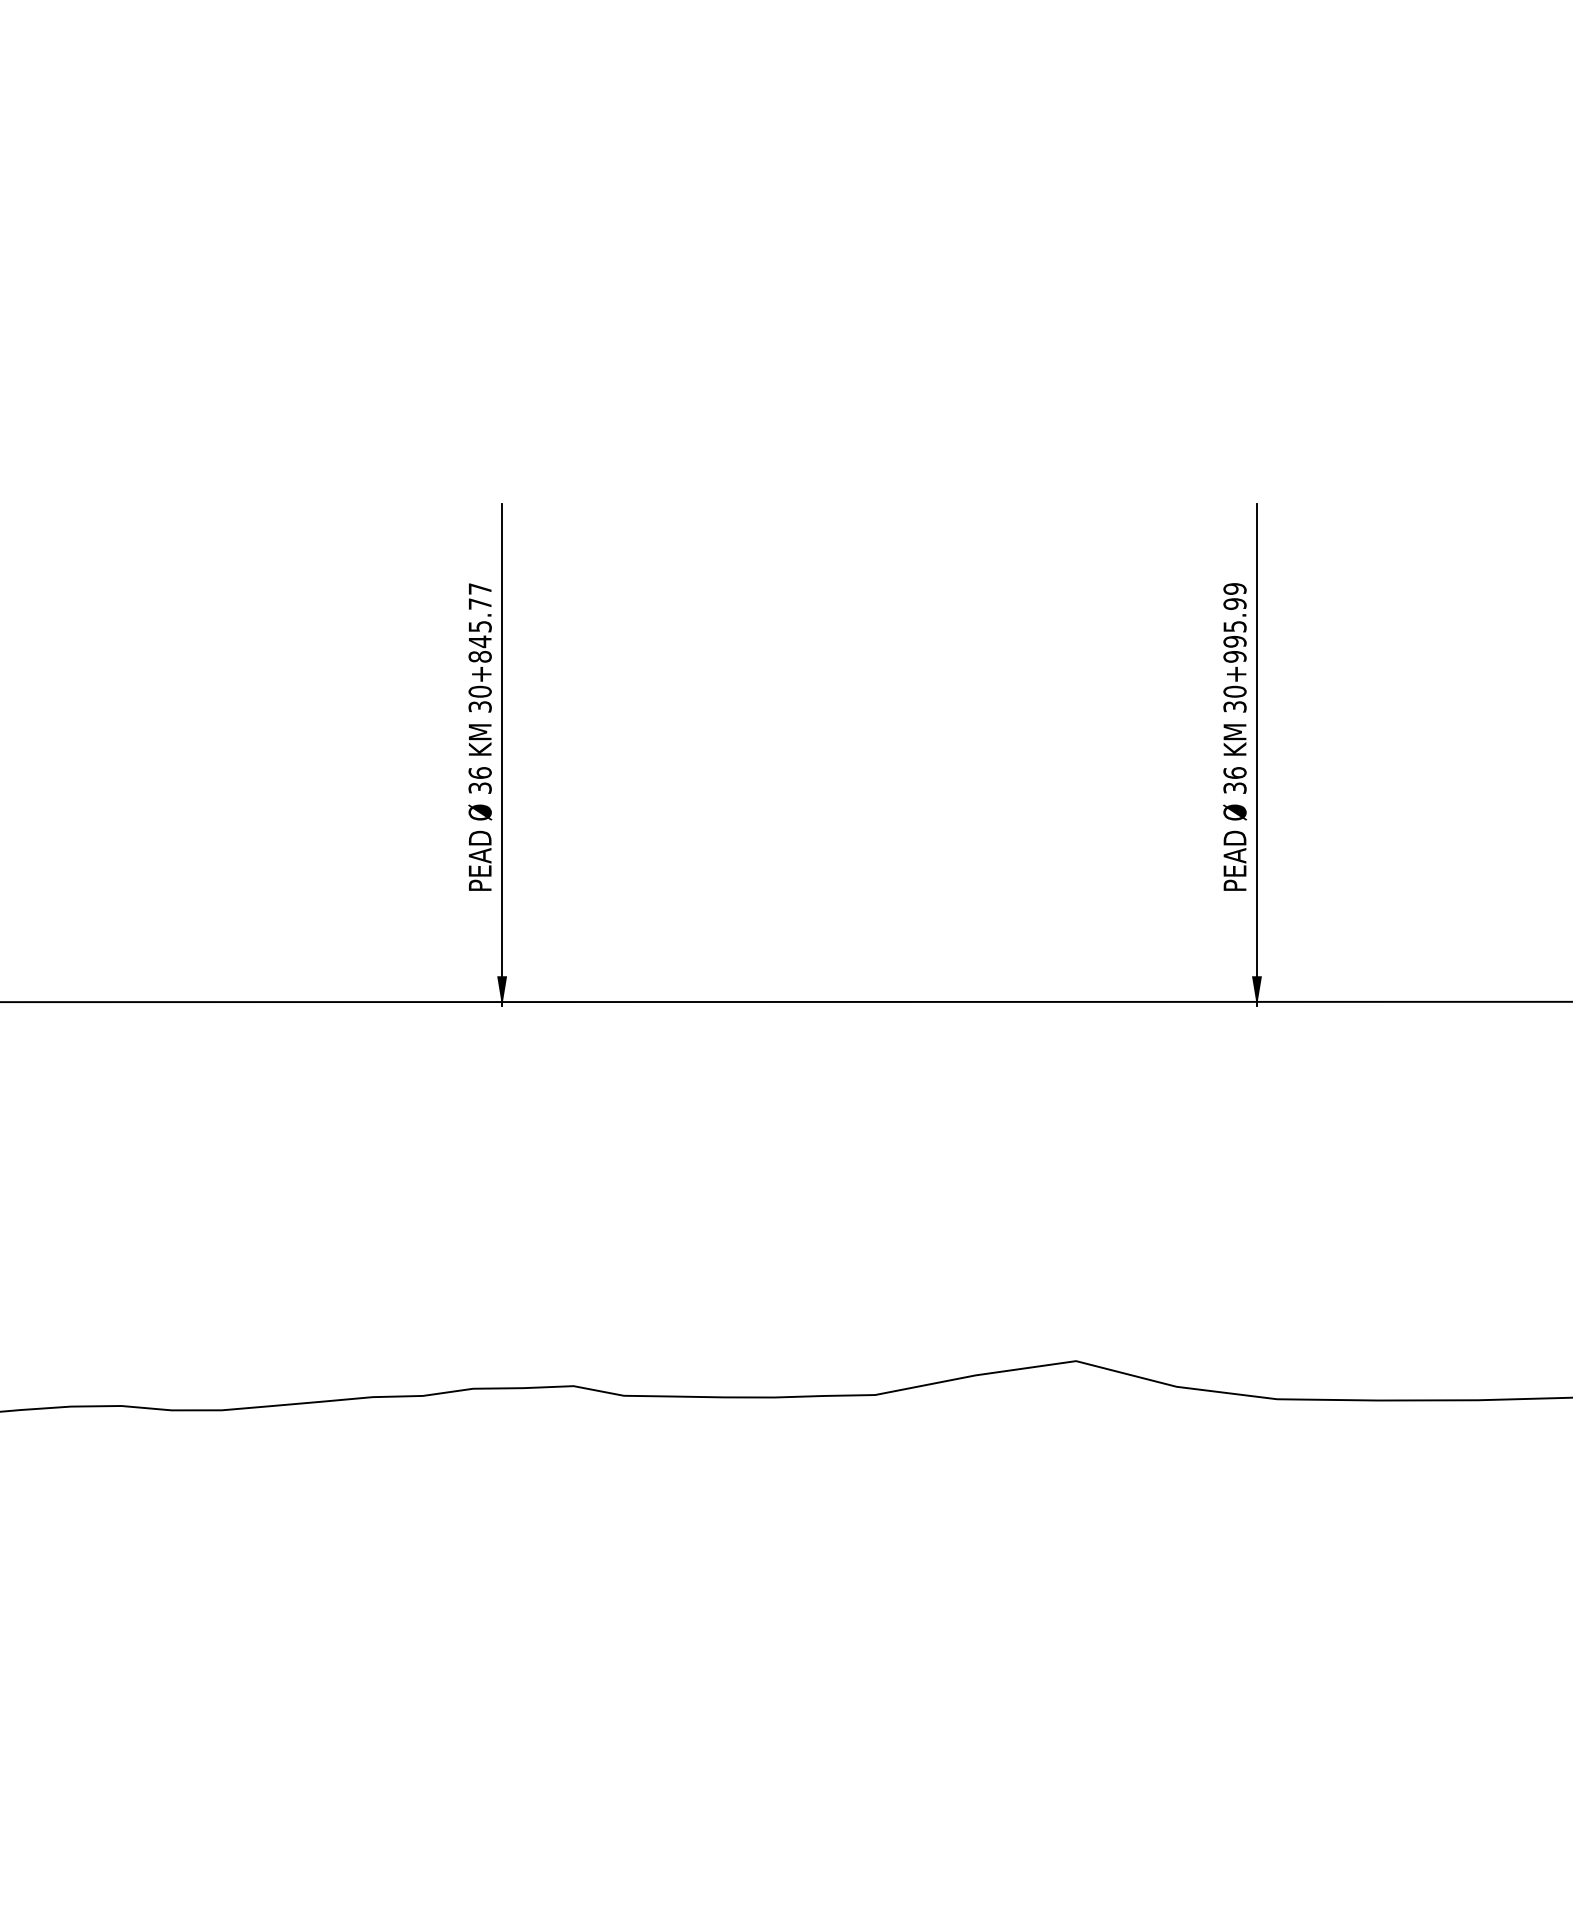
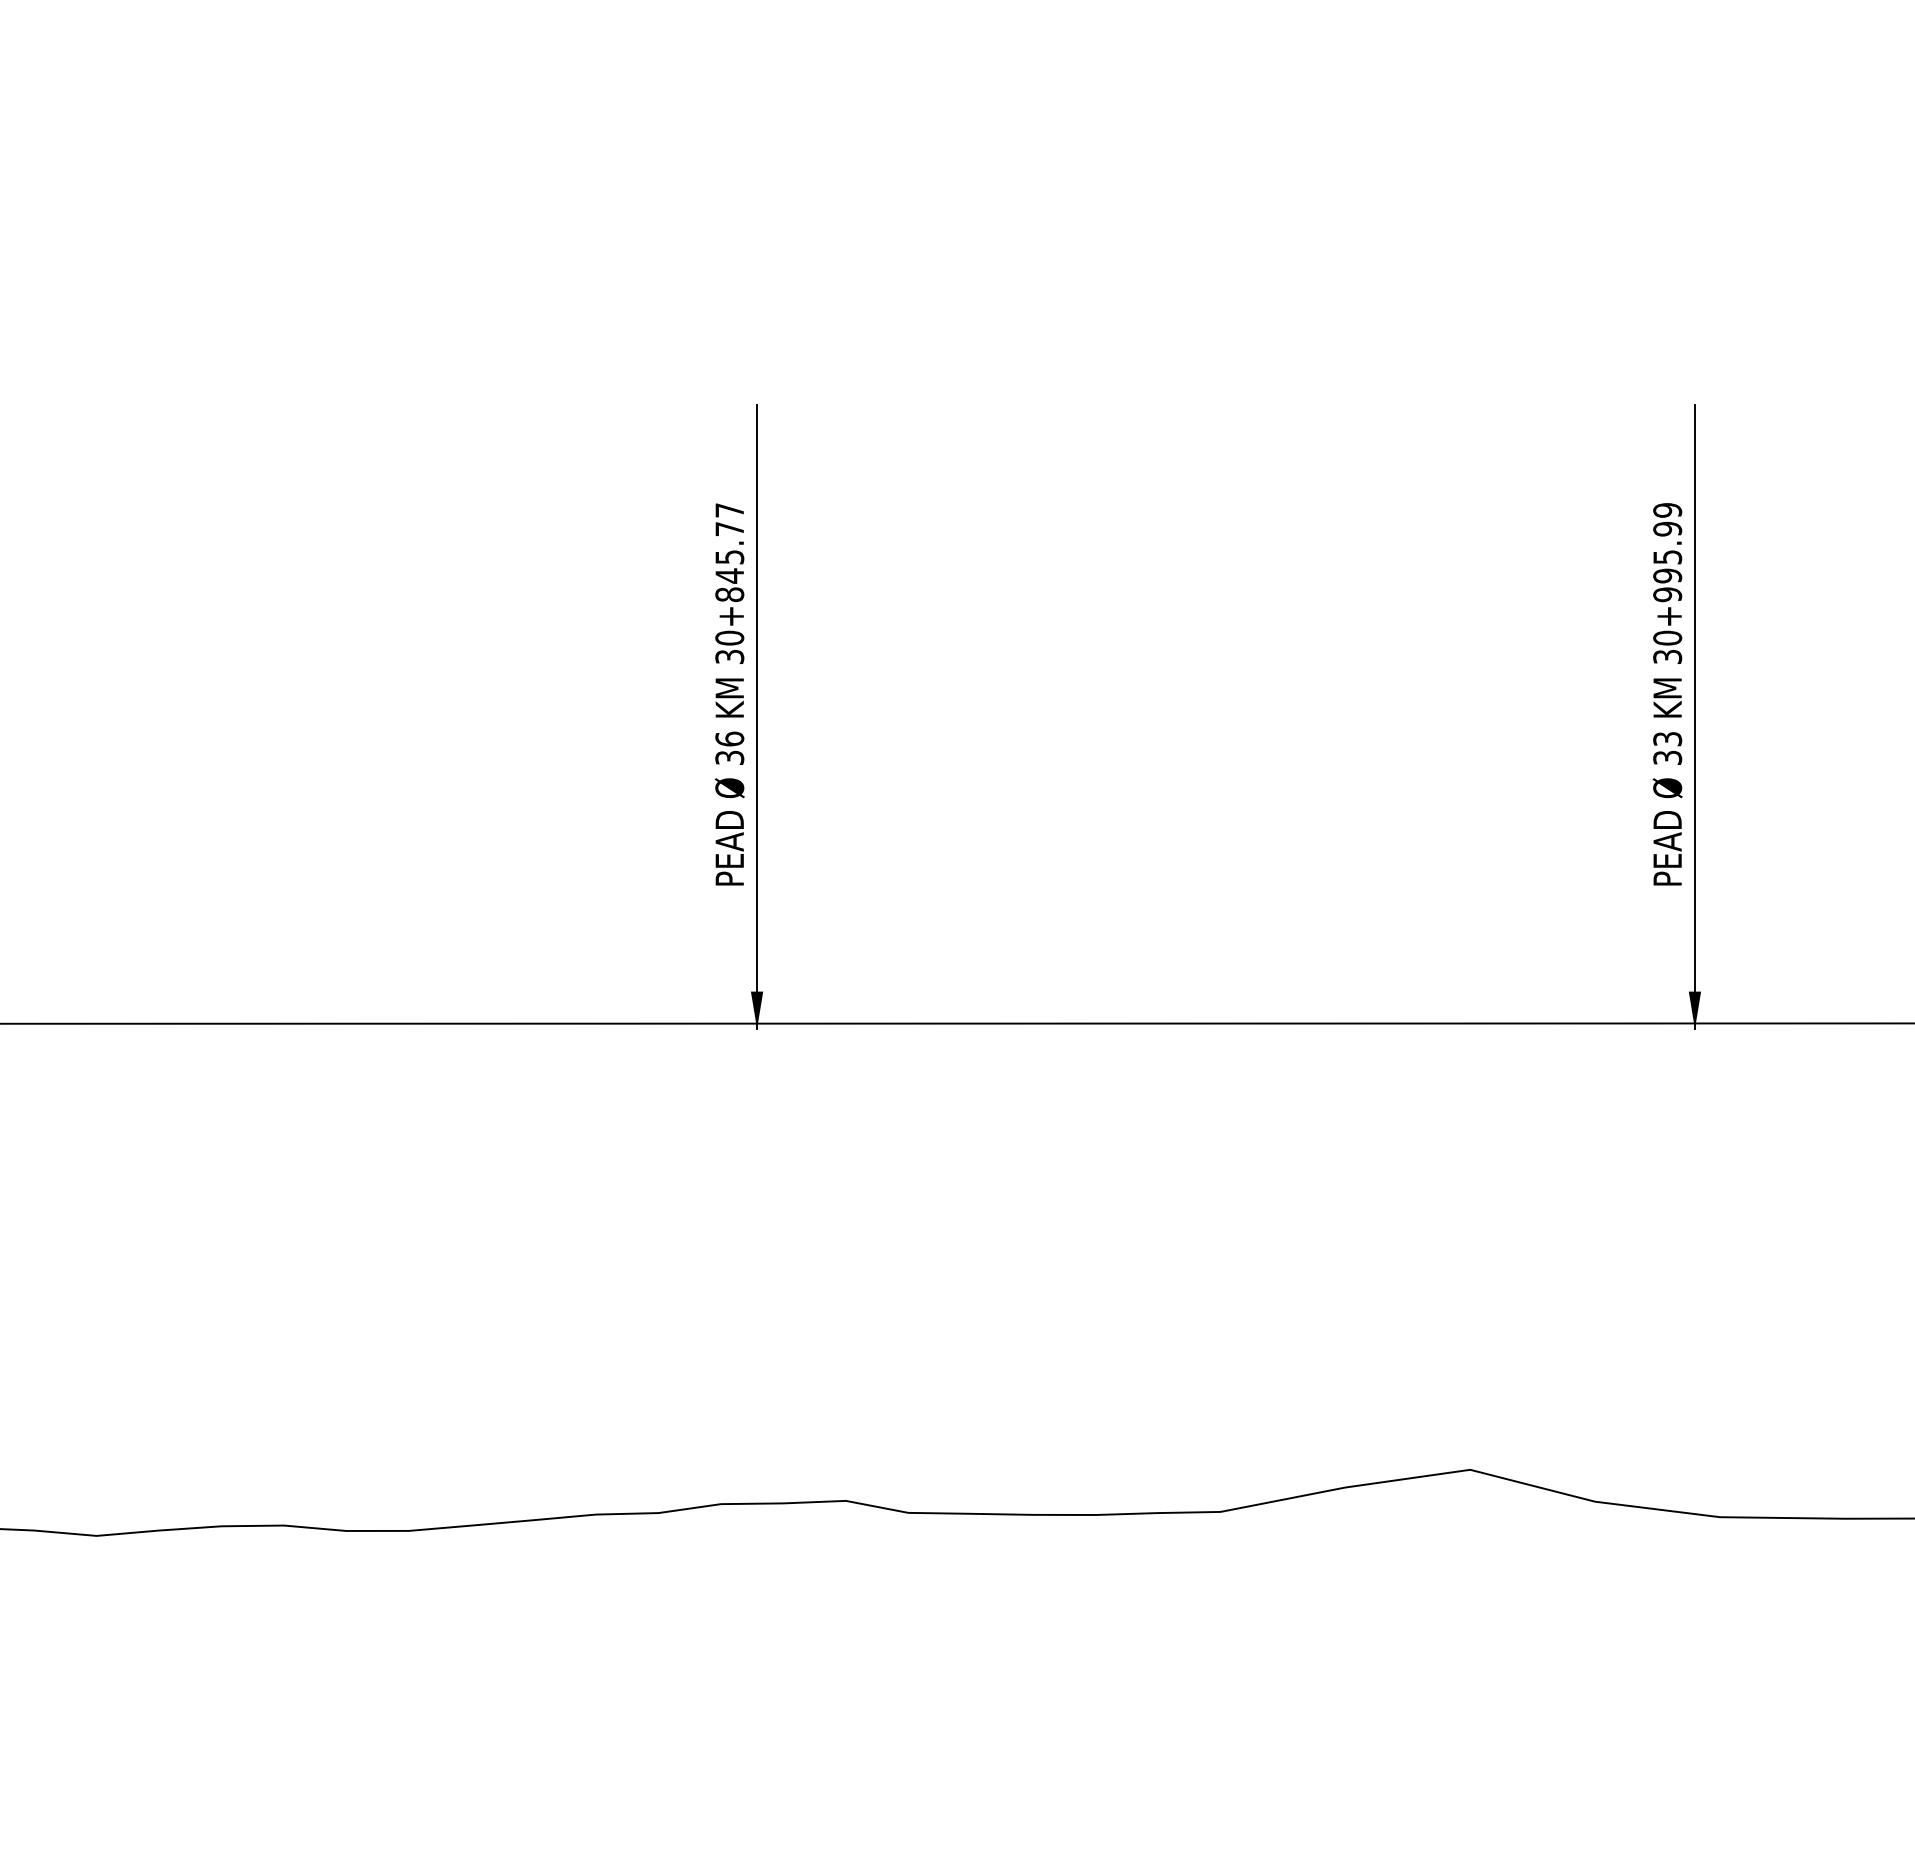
text: (1234, 772) -> (1667, 738), 36 -> 33

